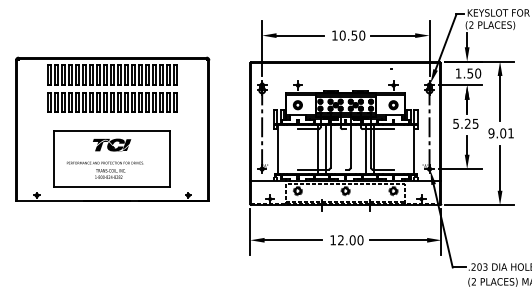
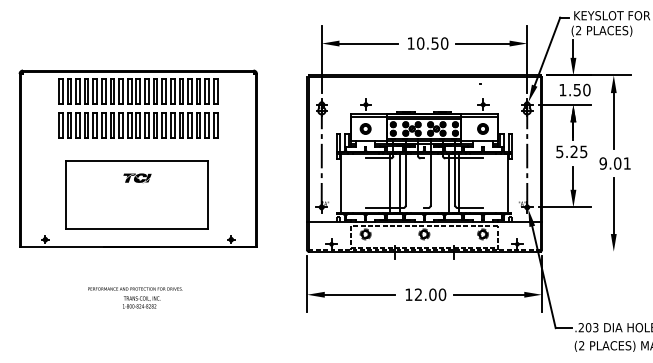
part: (112, 145) -> (137, 178), size x0.6
text: (105, 169) -> (135, 297), moved
line: (479, 205) -> (588, 251), removed

